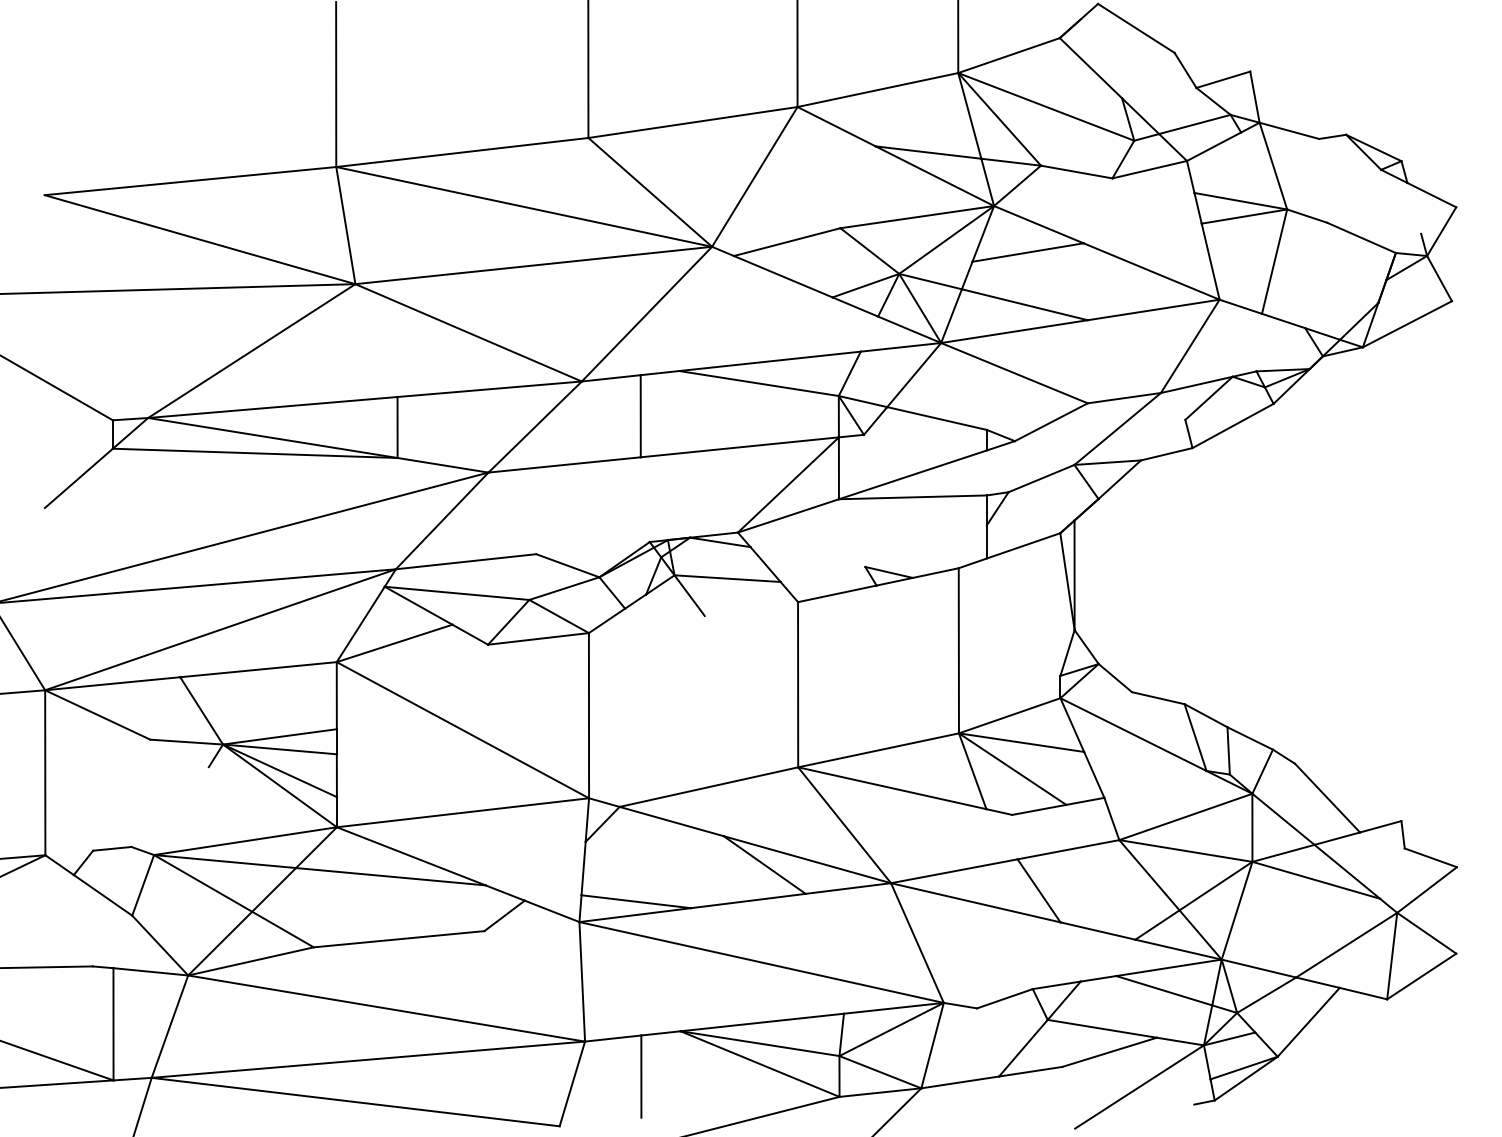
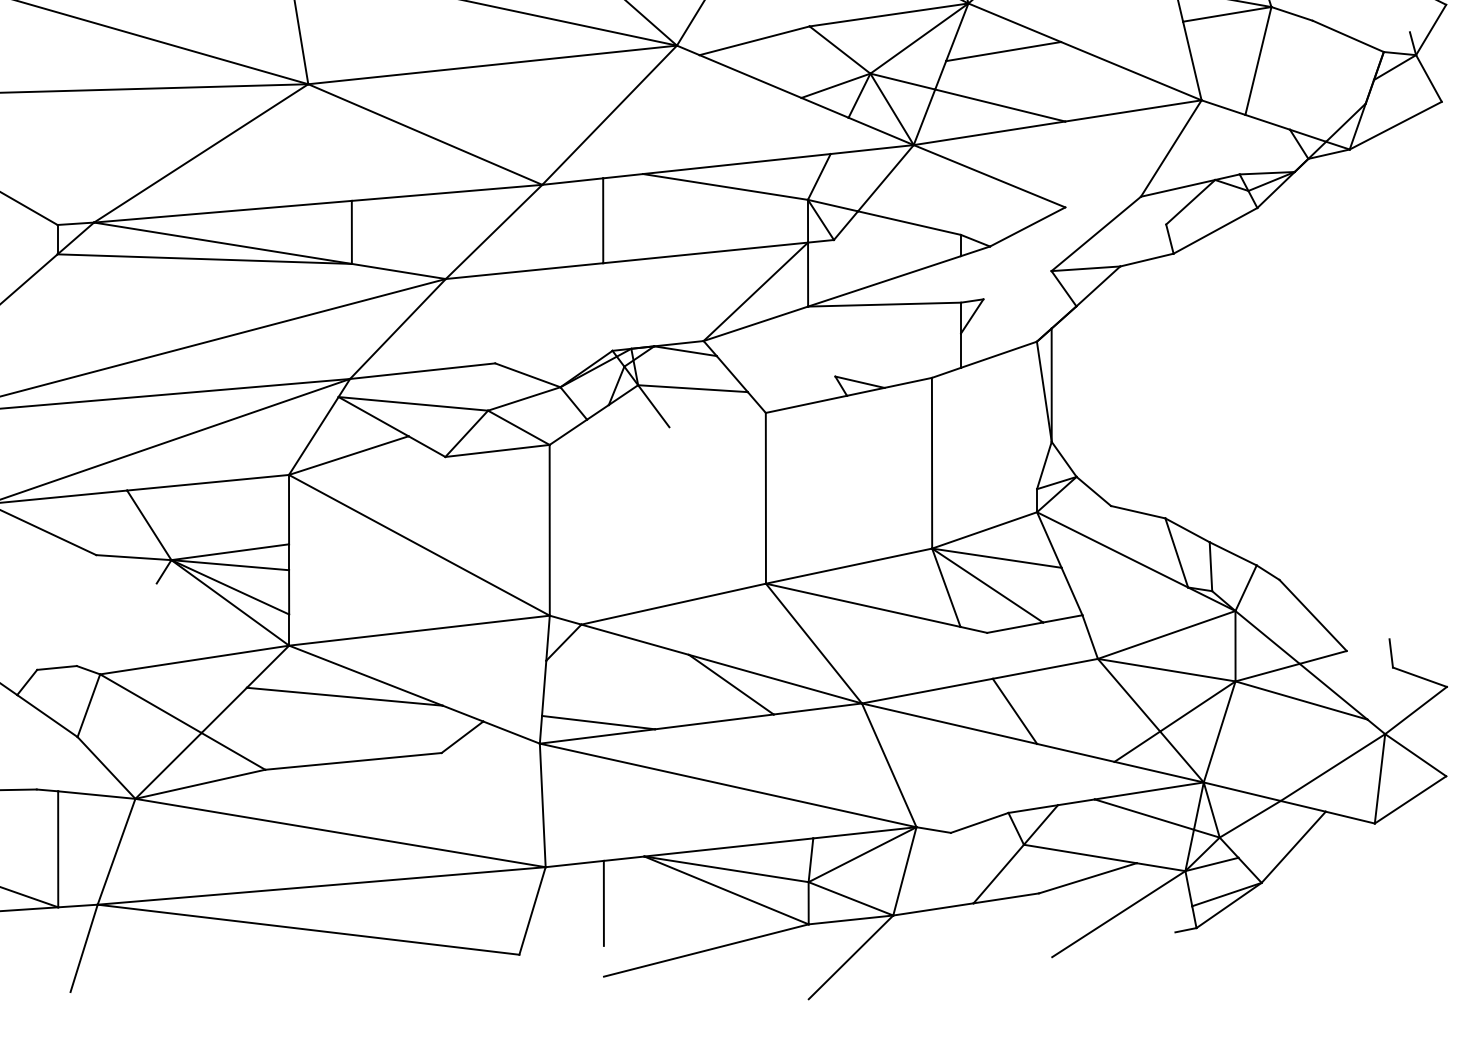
line: (1123, 398) -> (1102, 202), removed
line: (1041, 478) -> (1017, 285), removed
line: (1380, 826) -> (1367, 644), removed
line: (225, 861) -> (173, 681), removed

